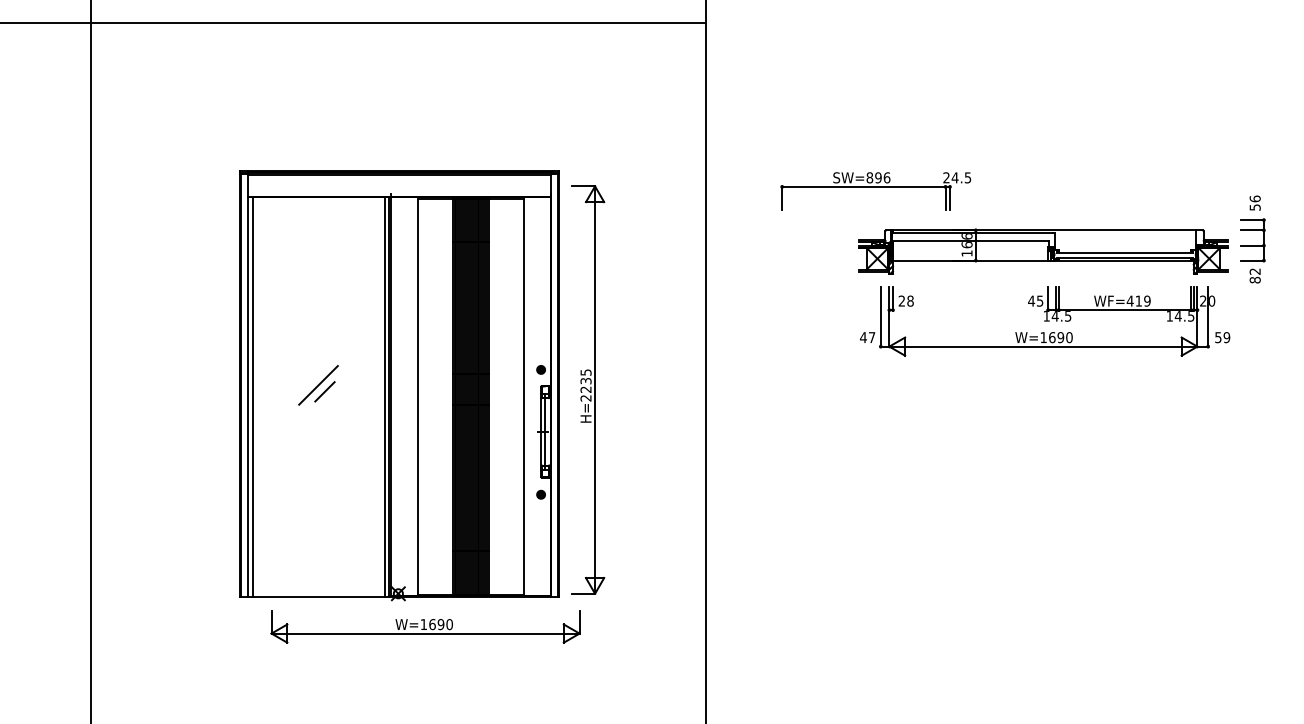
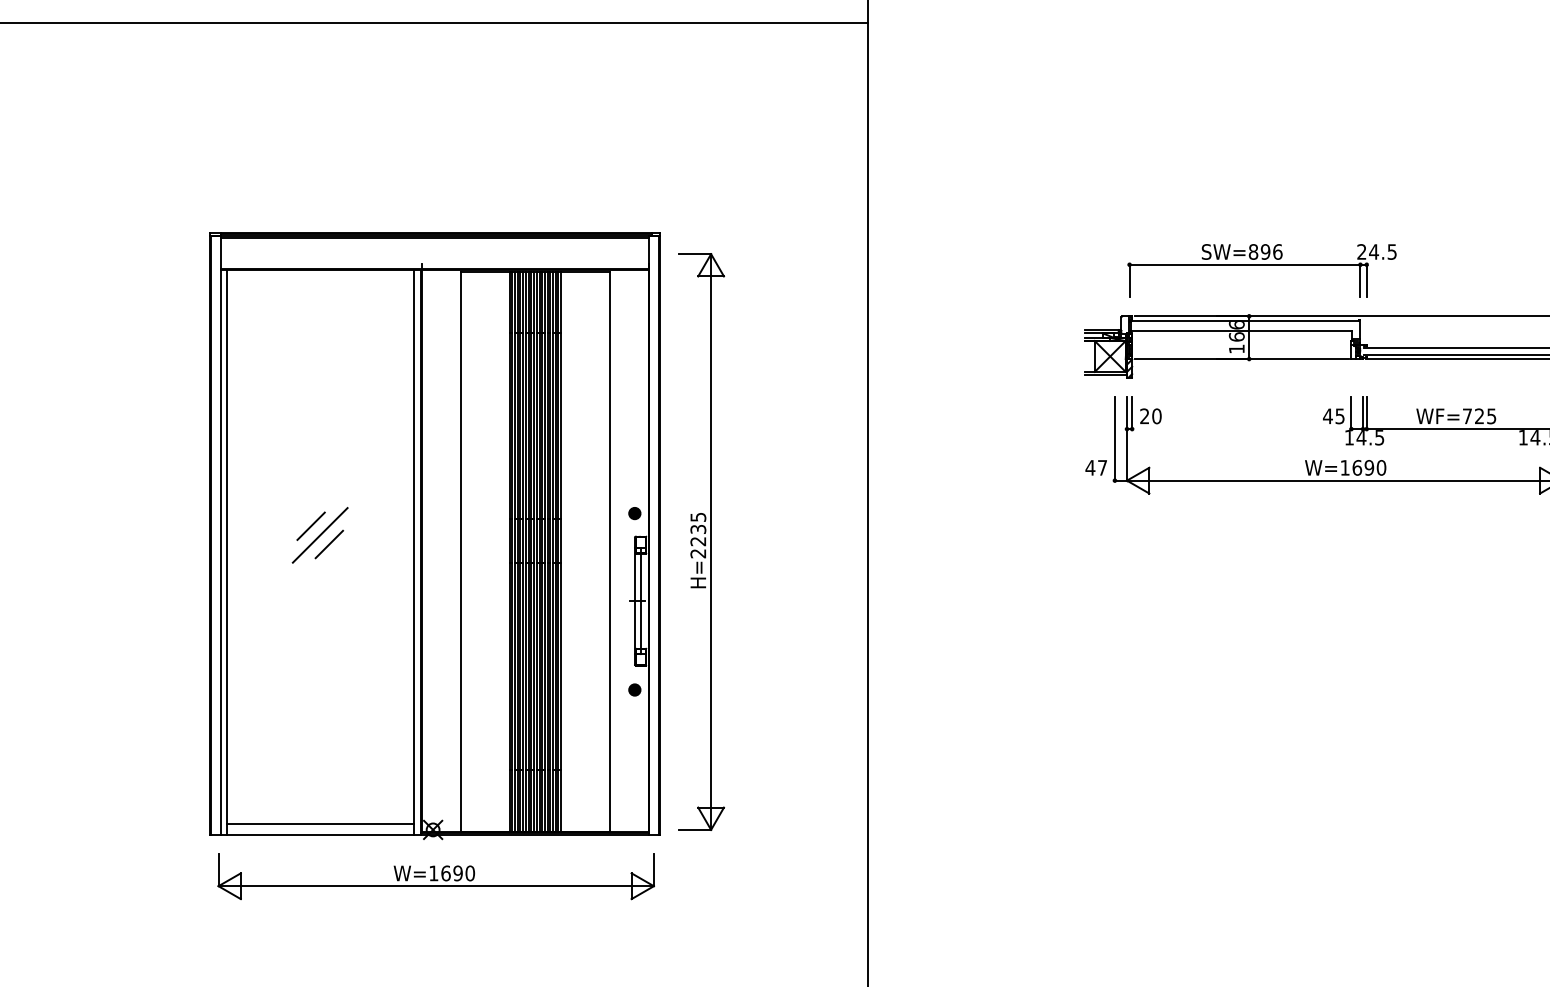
part: (875, 191) -> (1261, 271), moved
text: (910, 300) -> (1156, 415), 28 -> 20
text: (1138, 300) -> (1479, 415), WF=419 -> WF=725
line: (311, 378) -> (310, 525), added
line: (318, 589) -> (320, 823), added
part: (425, 626) -> (436, 876), moved

